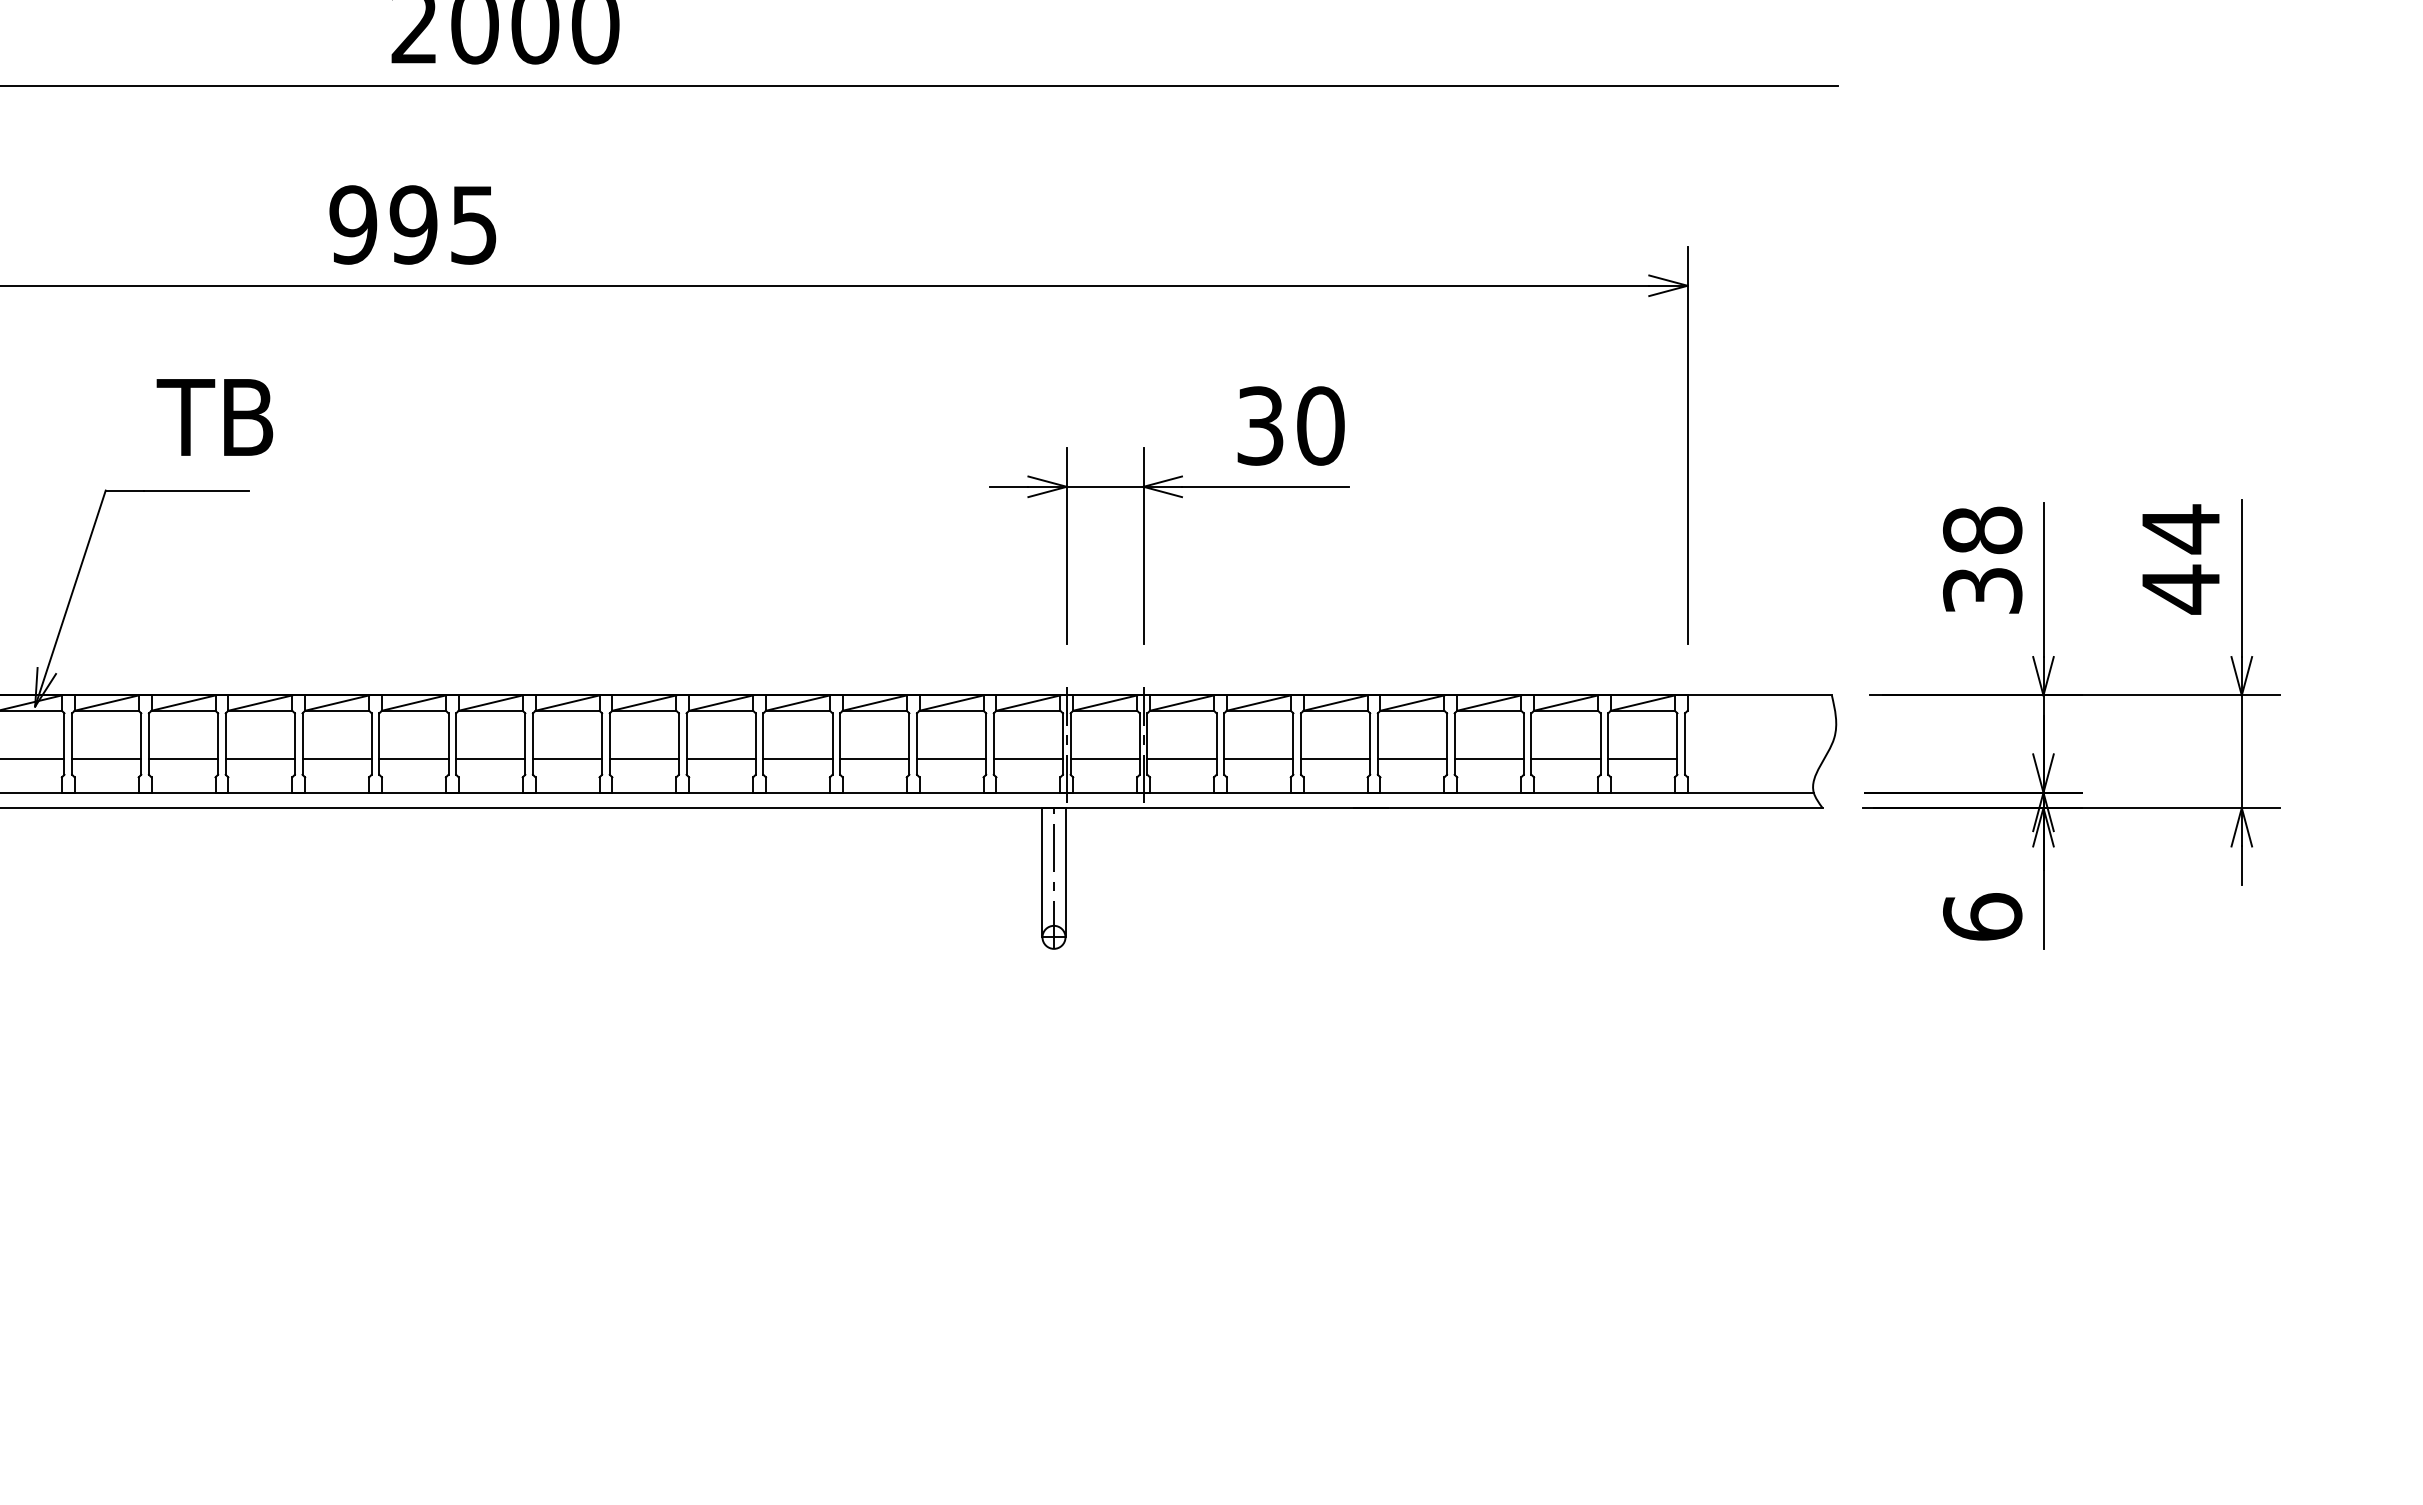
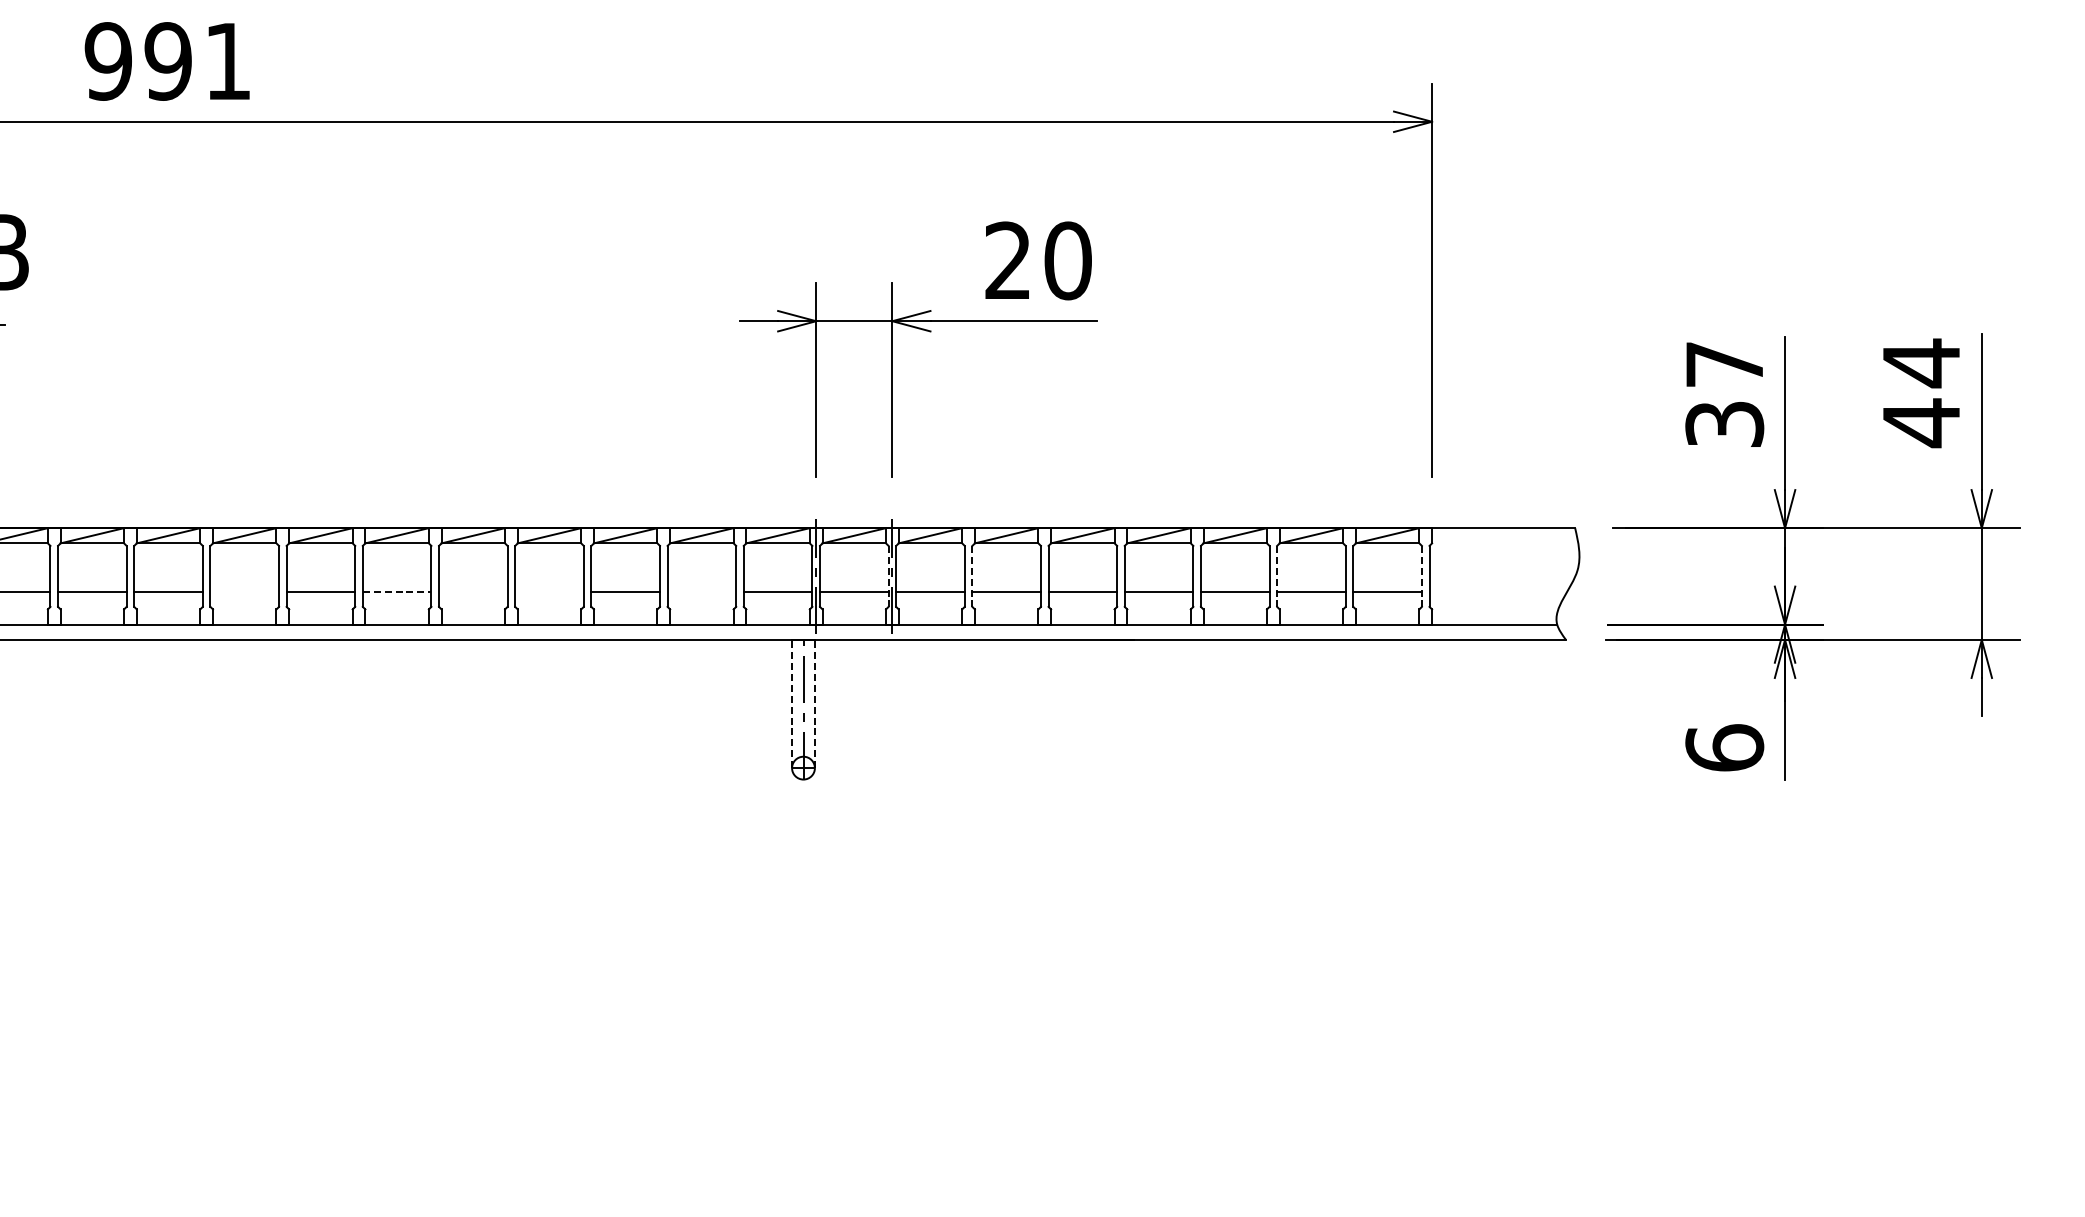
text: (473, 225) -> (227, 61), 995 -> 991
text: (1260, 425) -> (1008, 260), 30 -> 20
text: (1982, 530) -> (1724, 364), 38 -> 37
line: (1139, 744) -> (888, 576), solid -> dashed
line: (1224, 744) -> (972, 576), solid -> dashed
line: (1531, 744) -> (1277, 576), solid -> dashed
line: (1677, 744) -> (1422, 576), solid -> dashed
line: (490, 759) -> (244, 591), removed
line: (644, 759) -> (397, 591), solid -> dashed
line: (720, 759) -> (472, 591), removed
line: (797, 759) -> (549, 591), removed
line: (951, 759) -> (701, 591), removed
line: (1042, 872) -> (792, 703), solid -> dashed
line: (1065, 872) -> (814, 703), solid -> dashed

